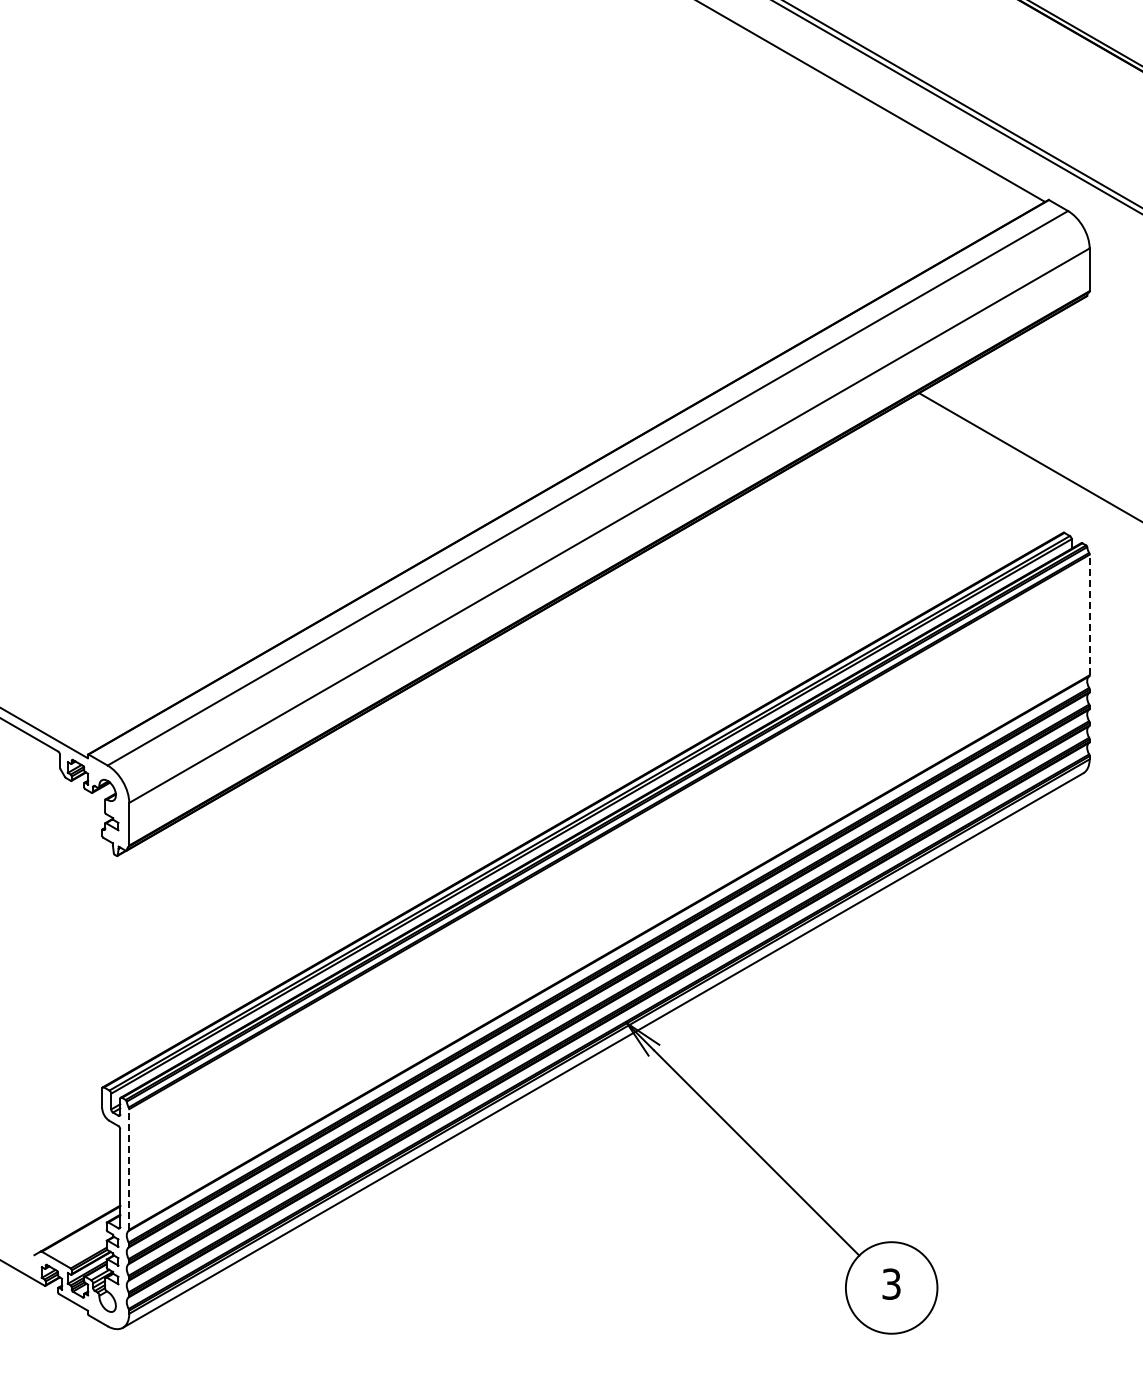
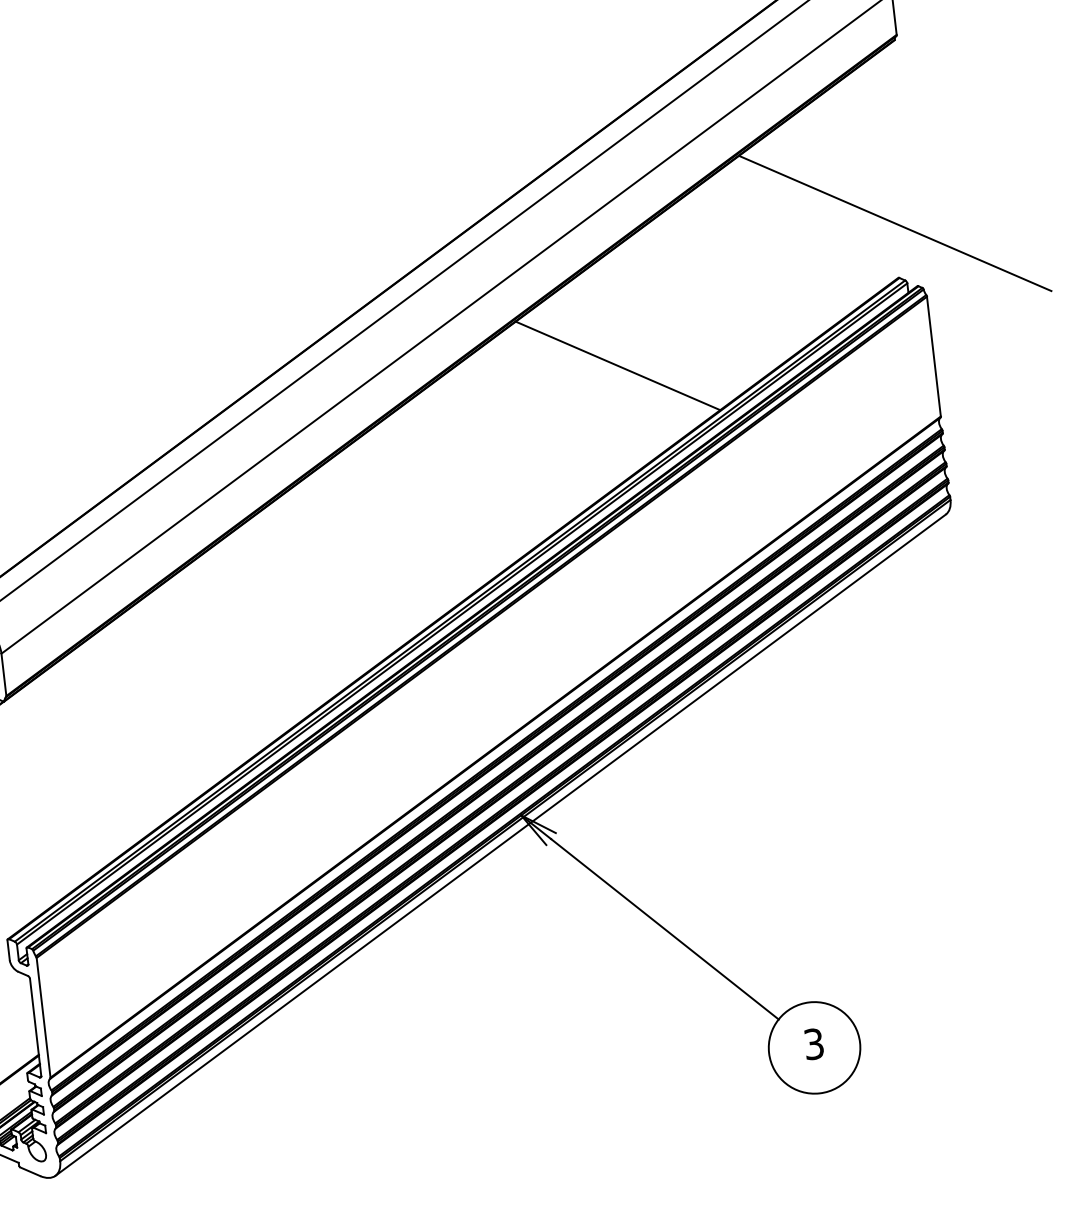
line: (774, 587) -> (617, 365), added
line: (1089, 614) -> (933, 356), dashed -> solid
line: (129, 1168) -> (43, 1016), dashed -> solid

